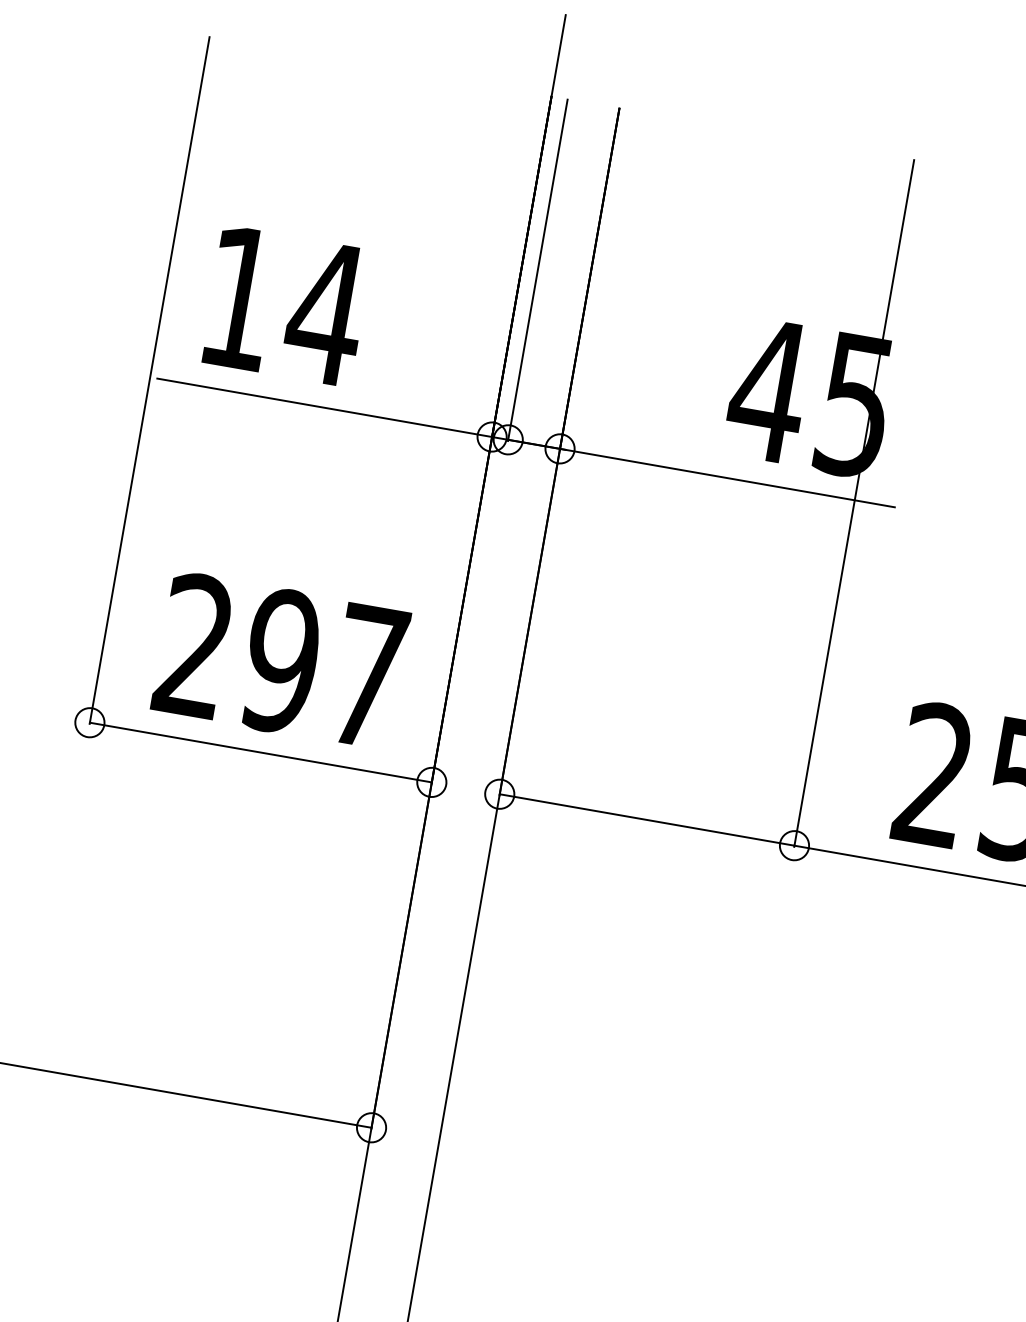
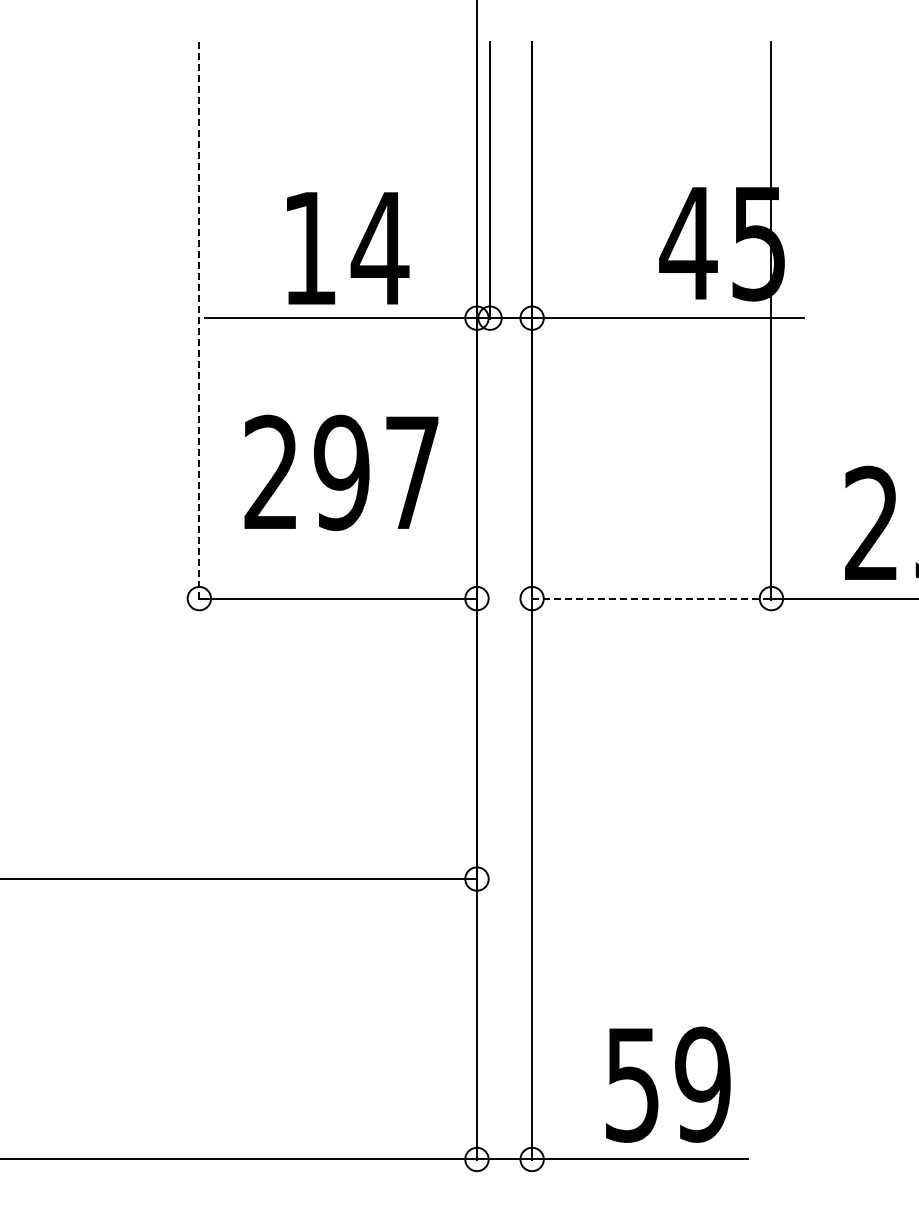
text: (287, 306) -> (348, 248), moved
line: (149, 380) -> (199, 320), solid -> dashed
text: (281, 660) -> (341, 472), moved
line: (646, 819) -> (651, 598), solid -> dashed

